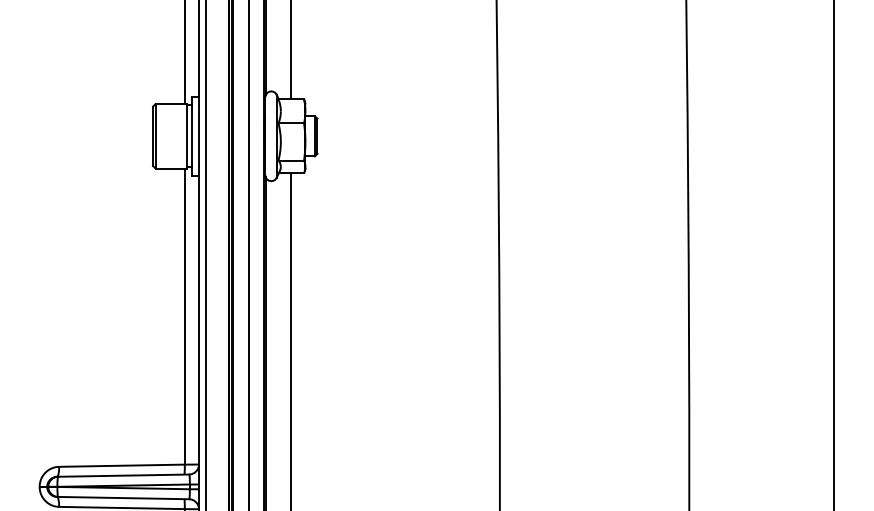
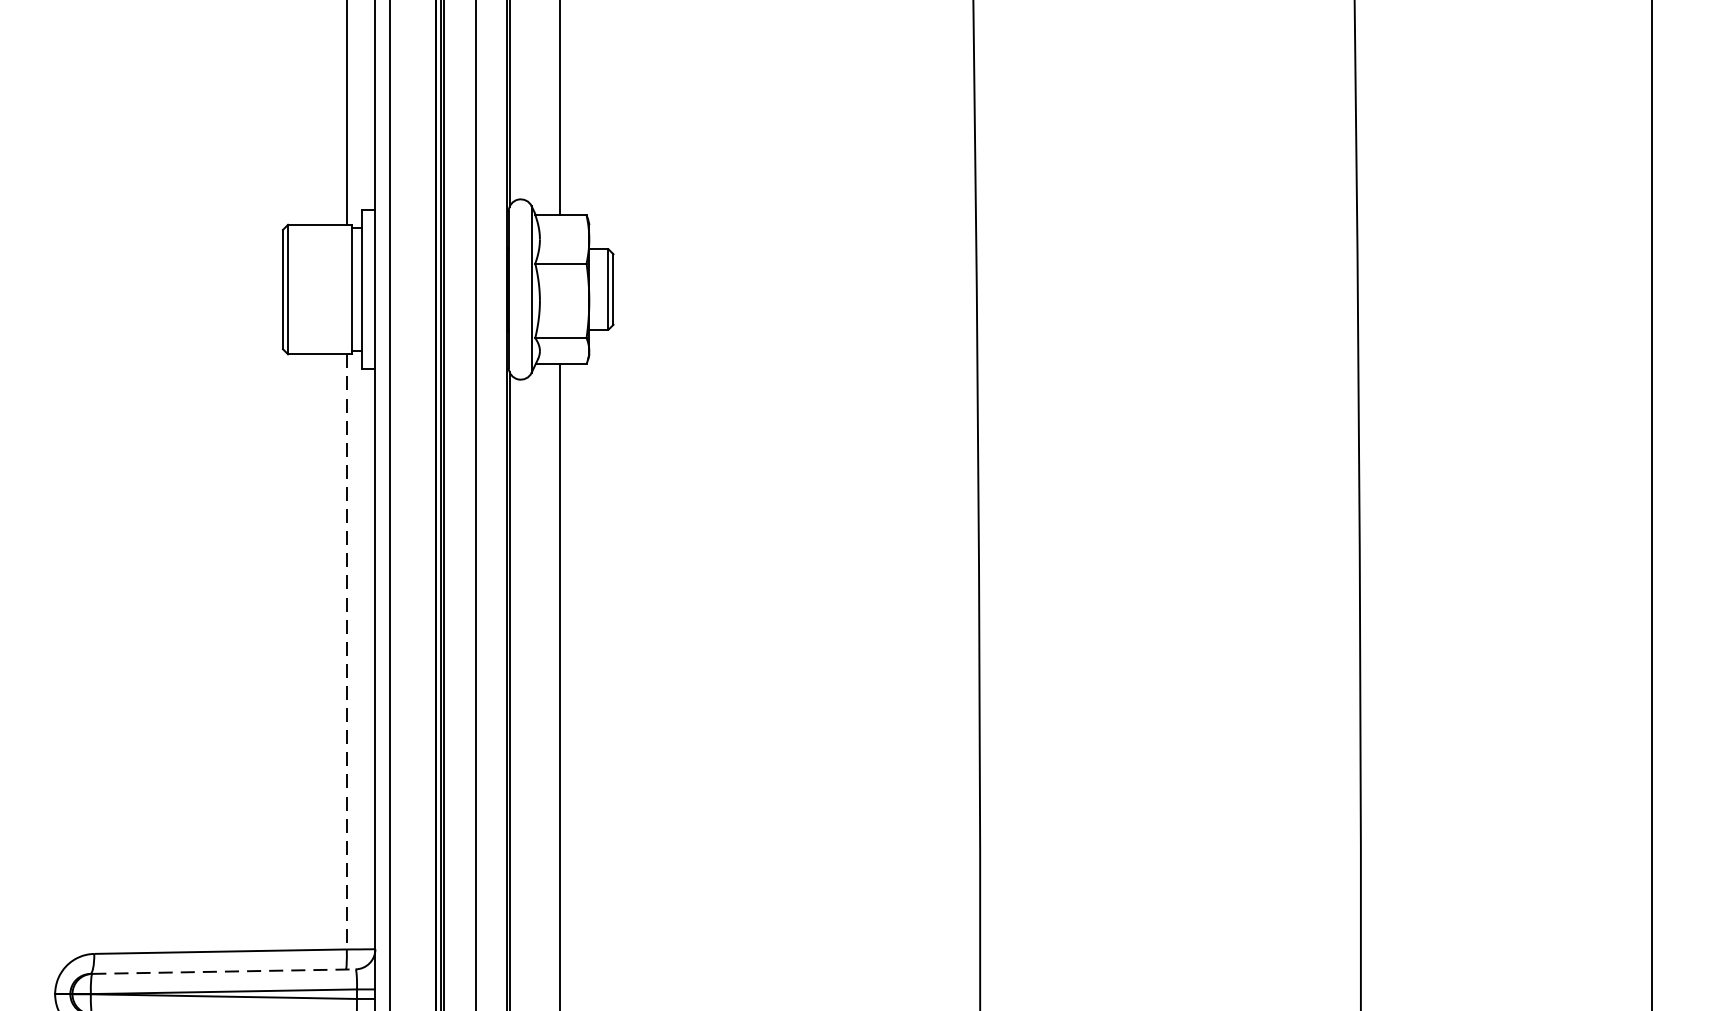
line: (184, 317) -> (346, 653), solid -> dashed
line: (124, 475) -> (225, 971), solid -> dashed

